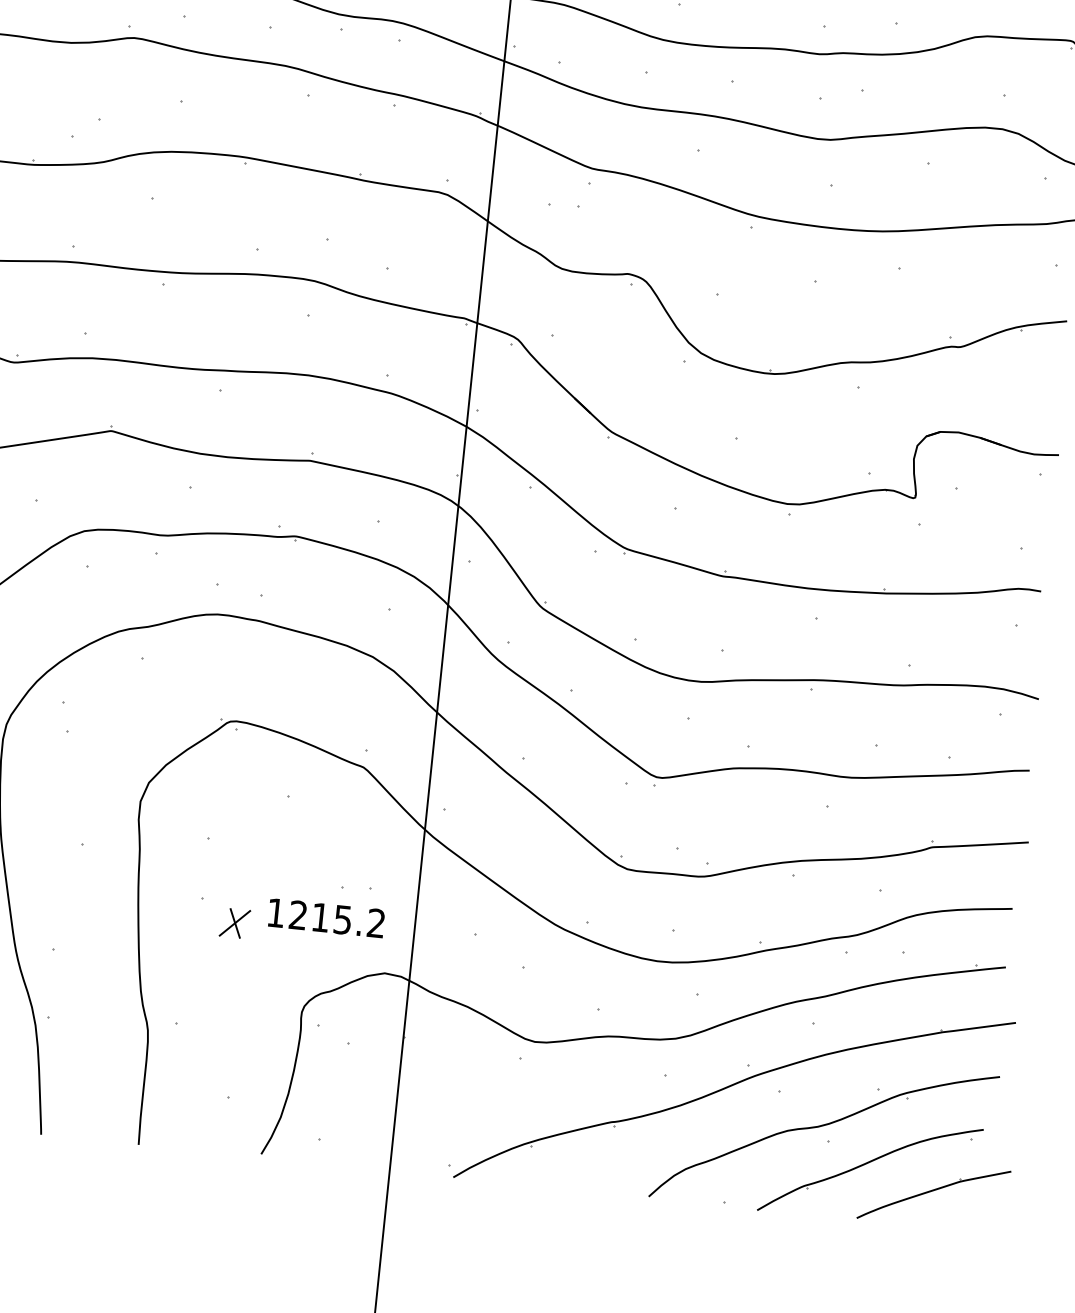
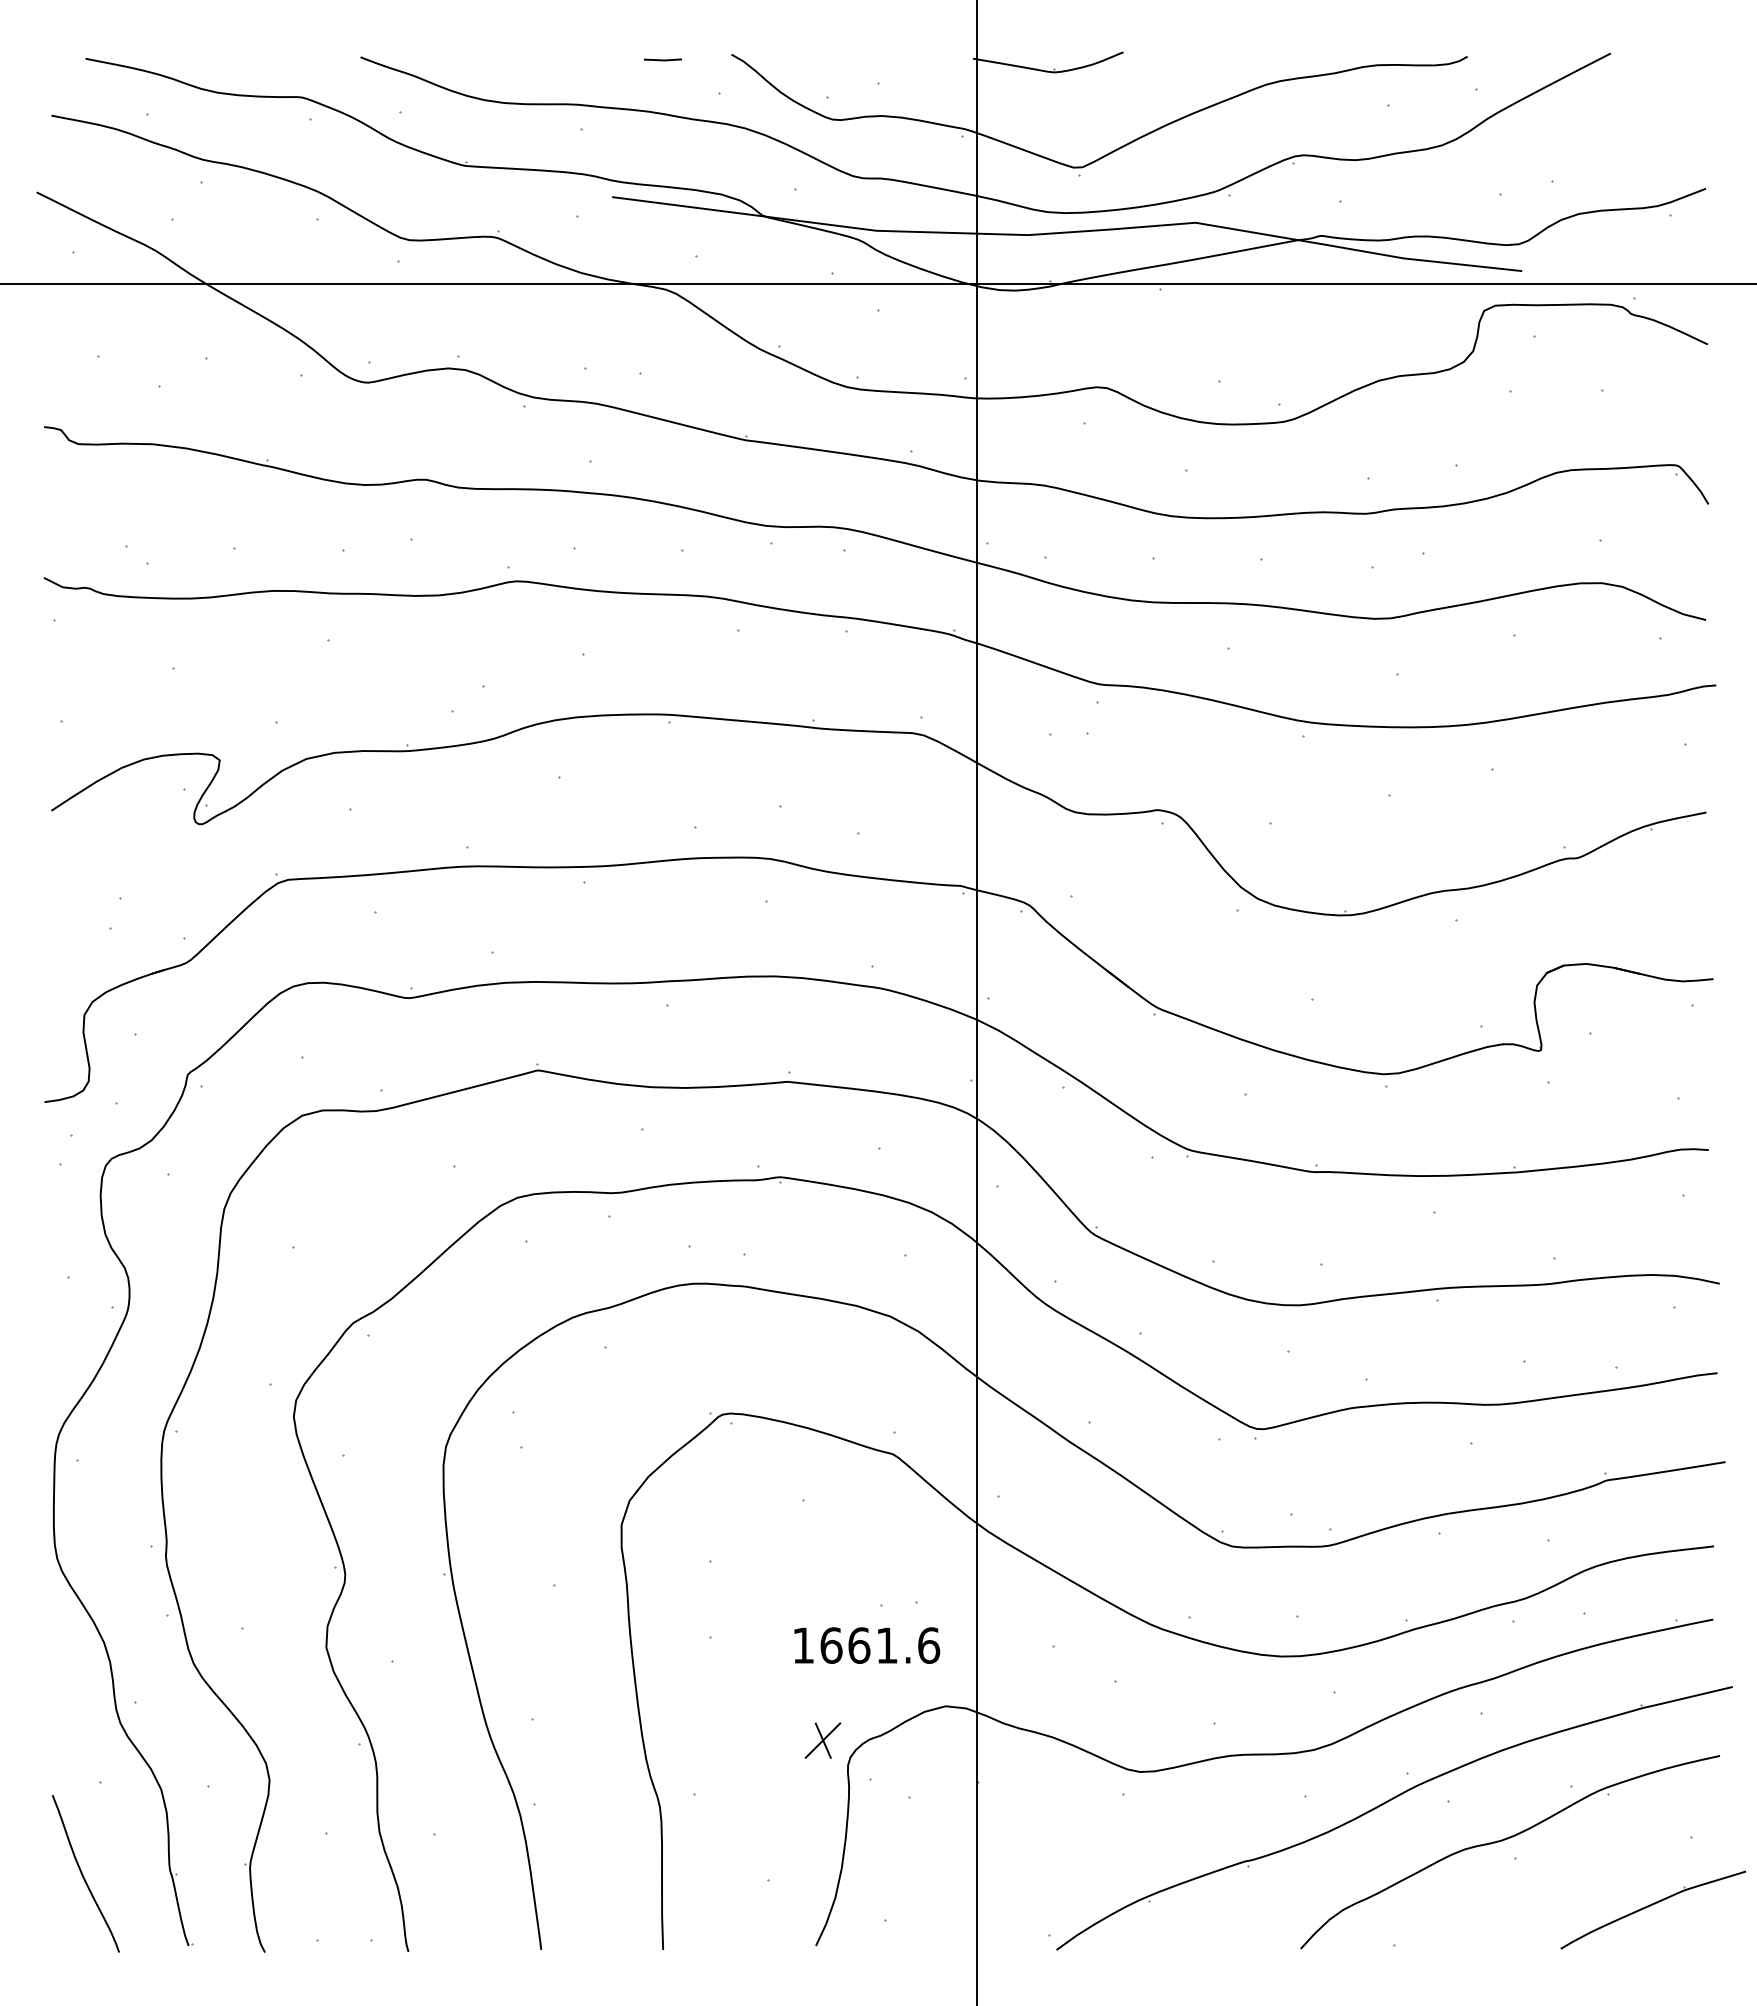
text: (337, 919) -> (880, 1645), 1215.2 -> 1661.6
part: (234, 923) -> (822, 1740), moved
part: (866, 1164) -> (1565, 1881), removed

